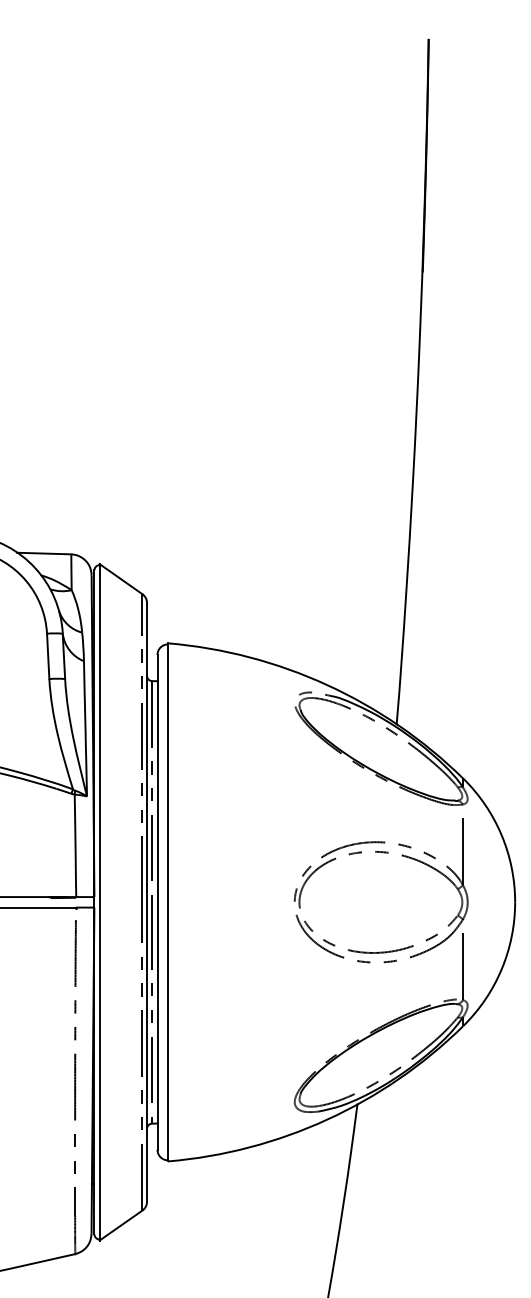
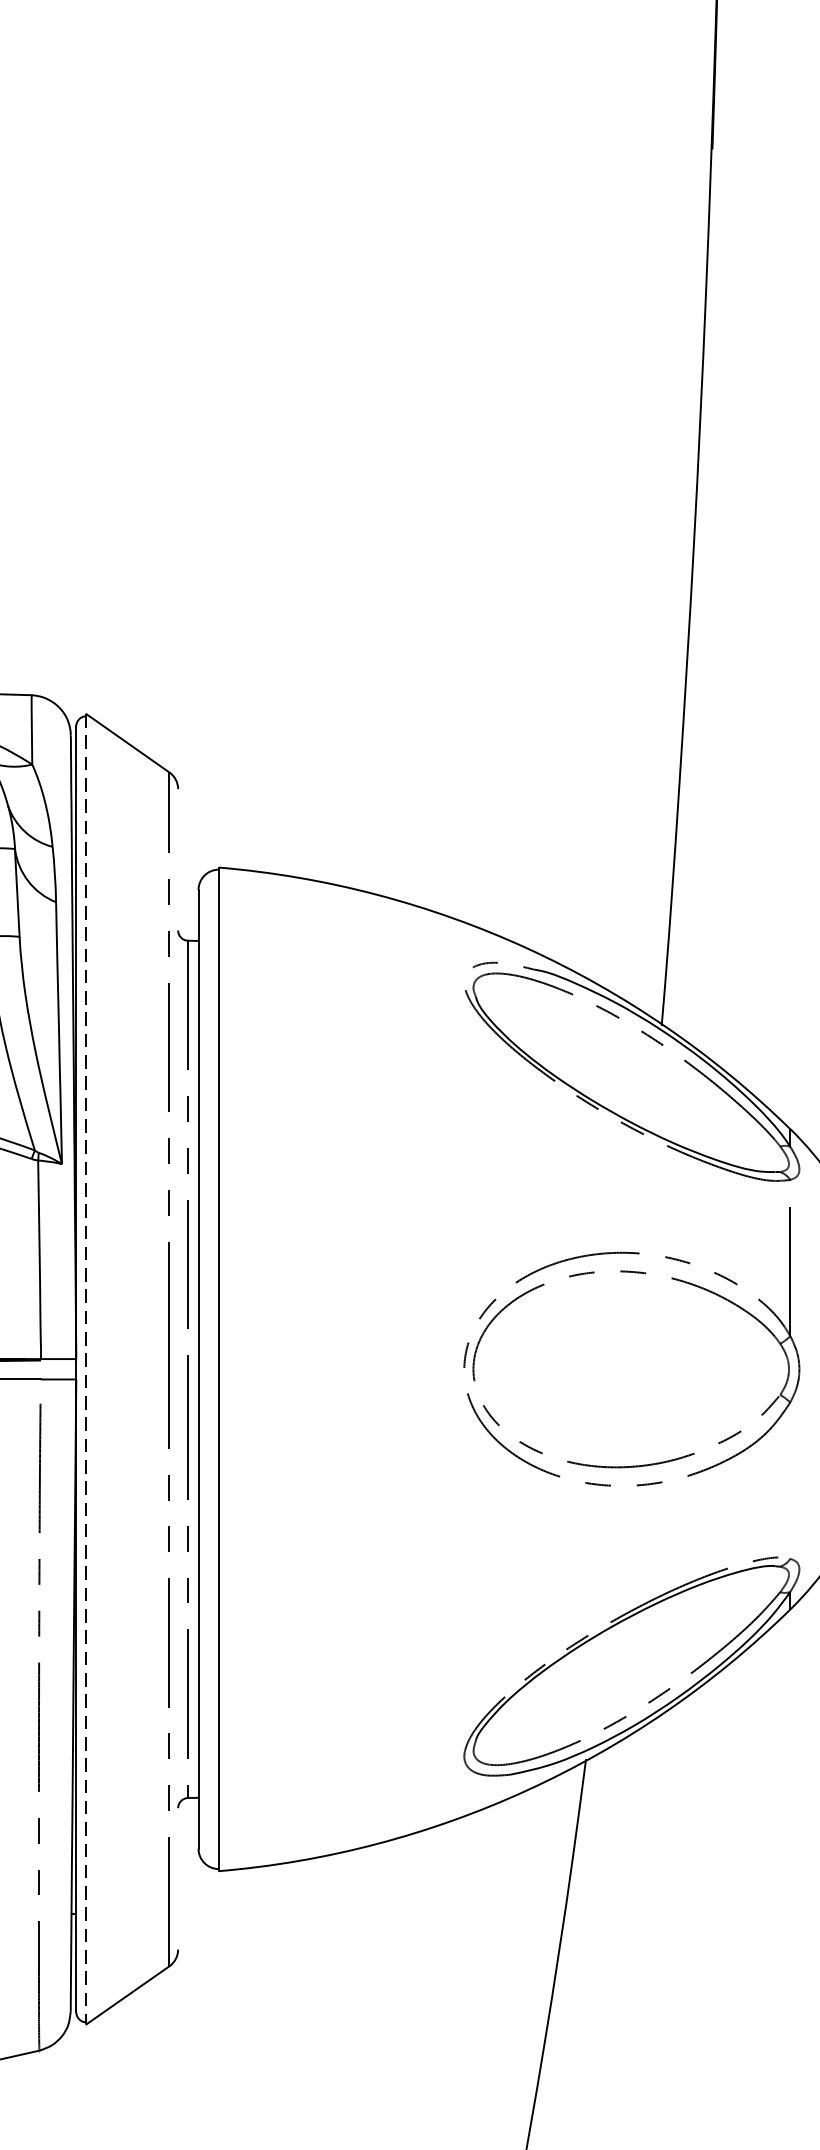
line: (146, 901) -> (177, 1367), removed
line: (99, 902) -> (86, 1369), solid -> dashed
line: (462, 959) -> (789, 1480), removed

